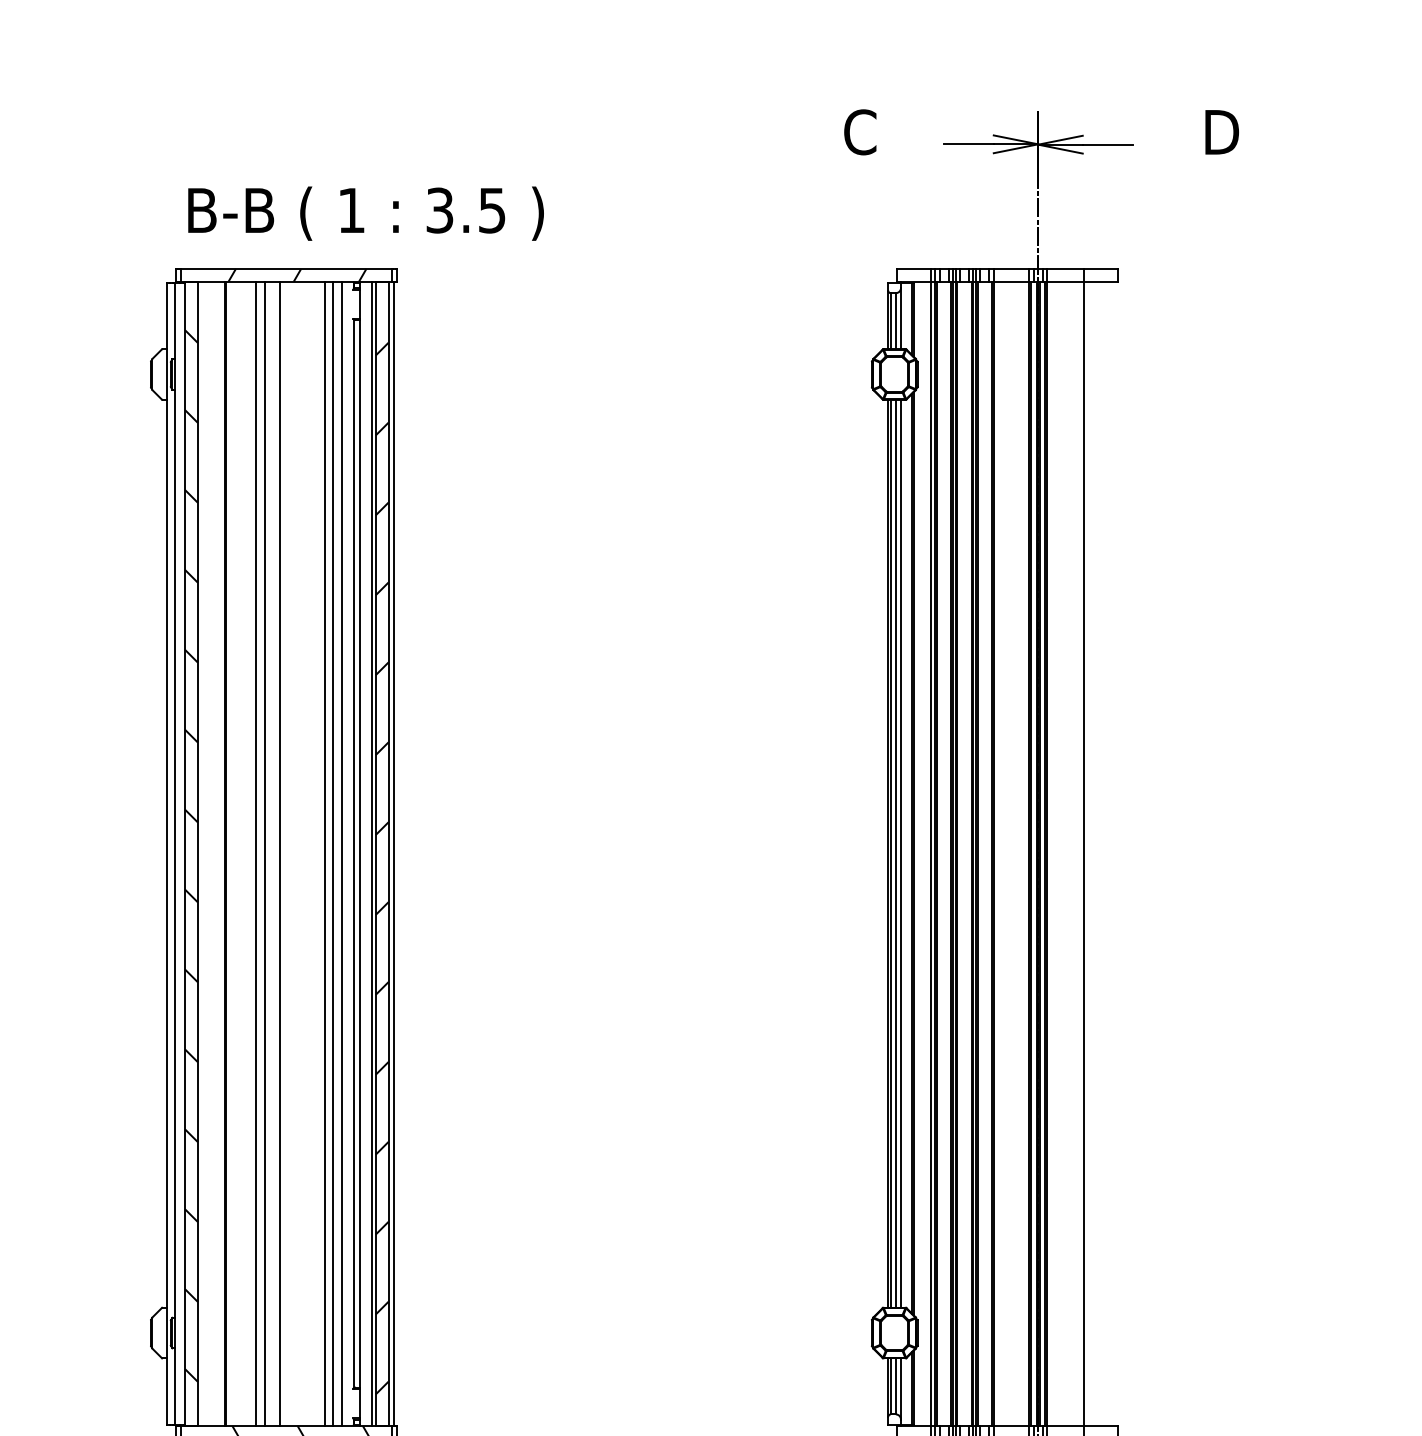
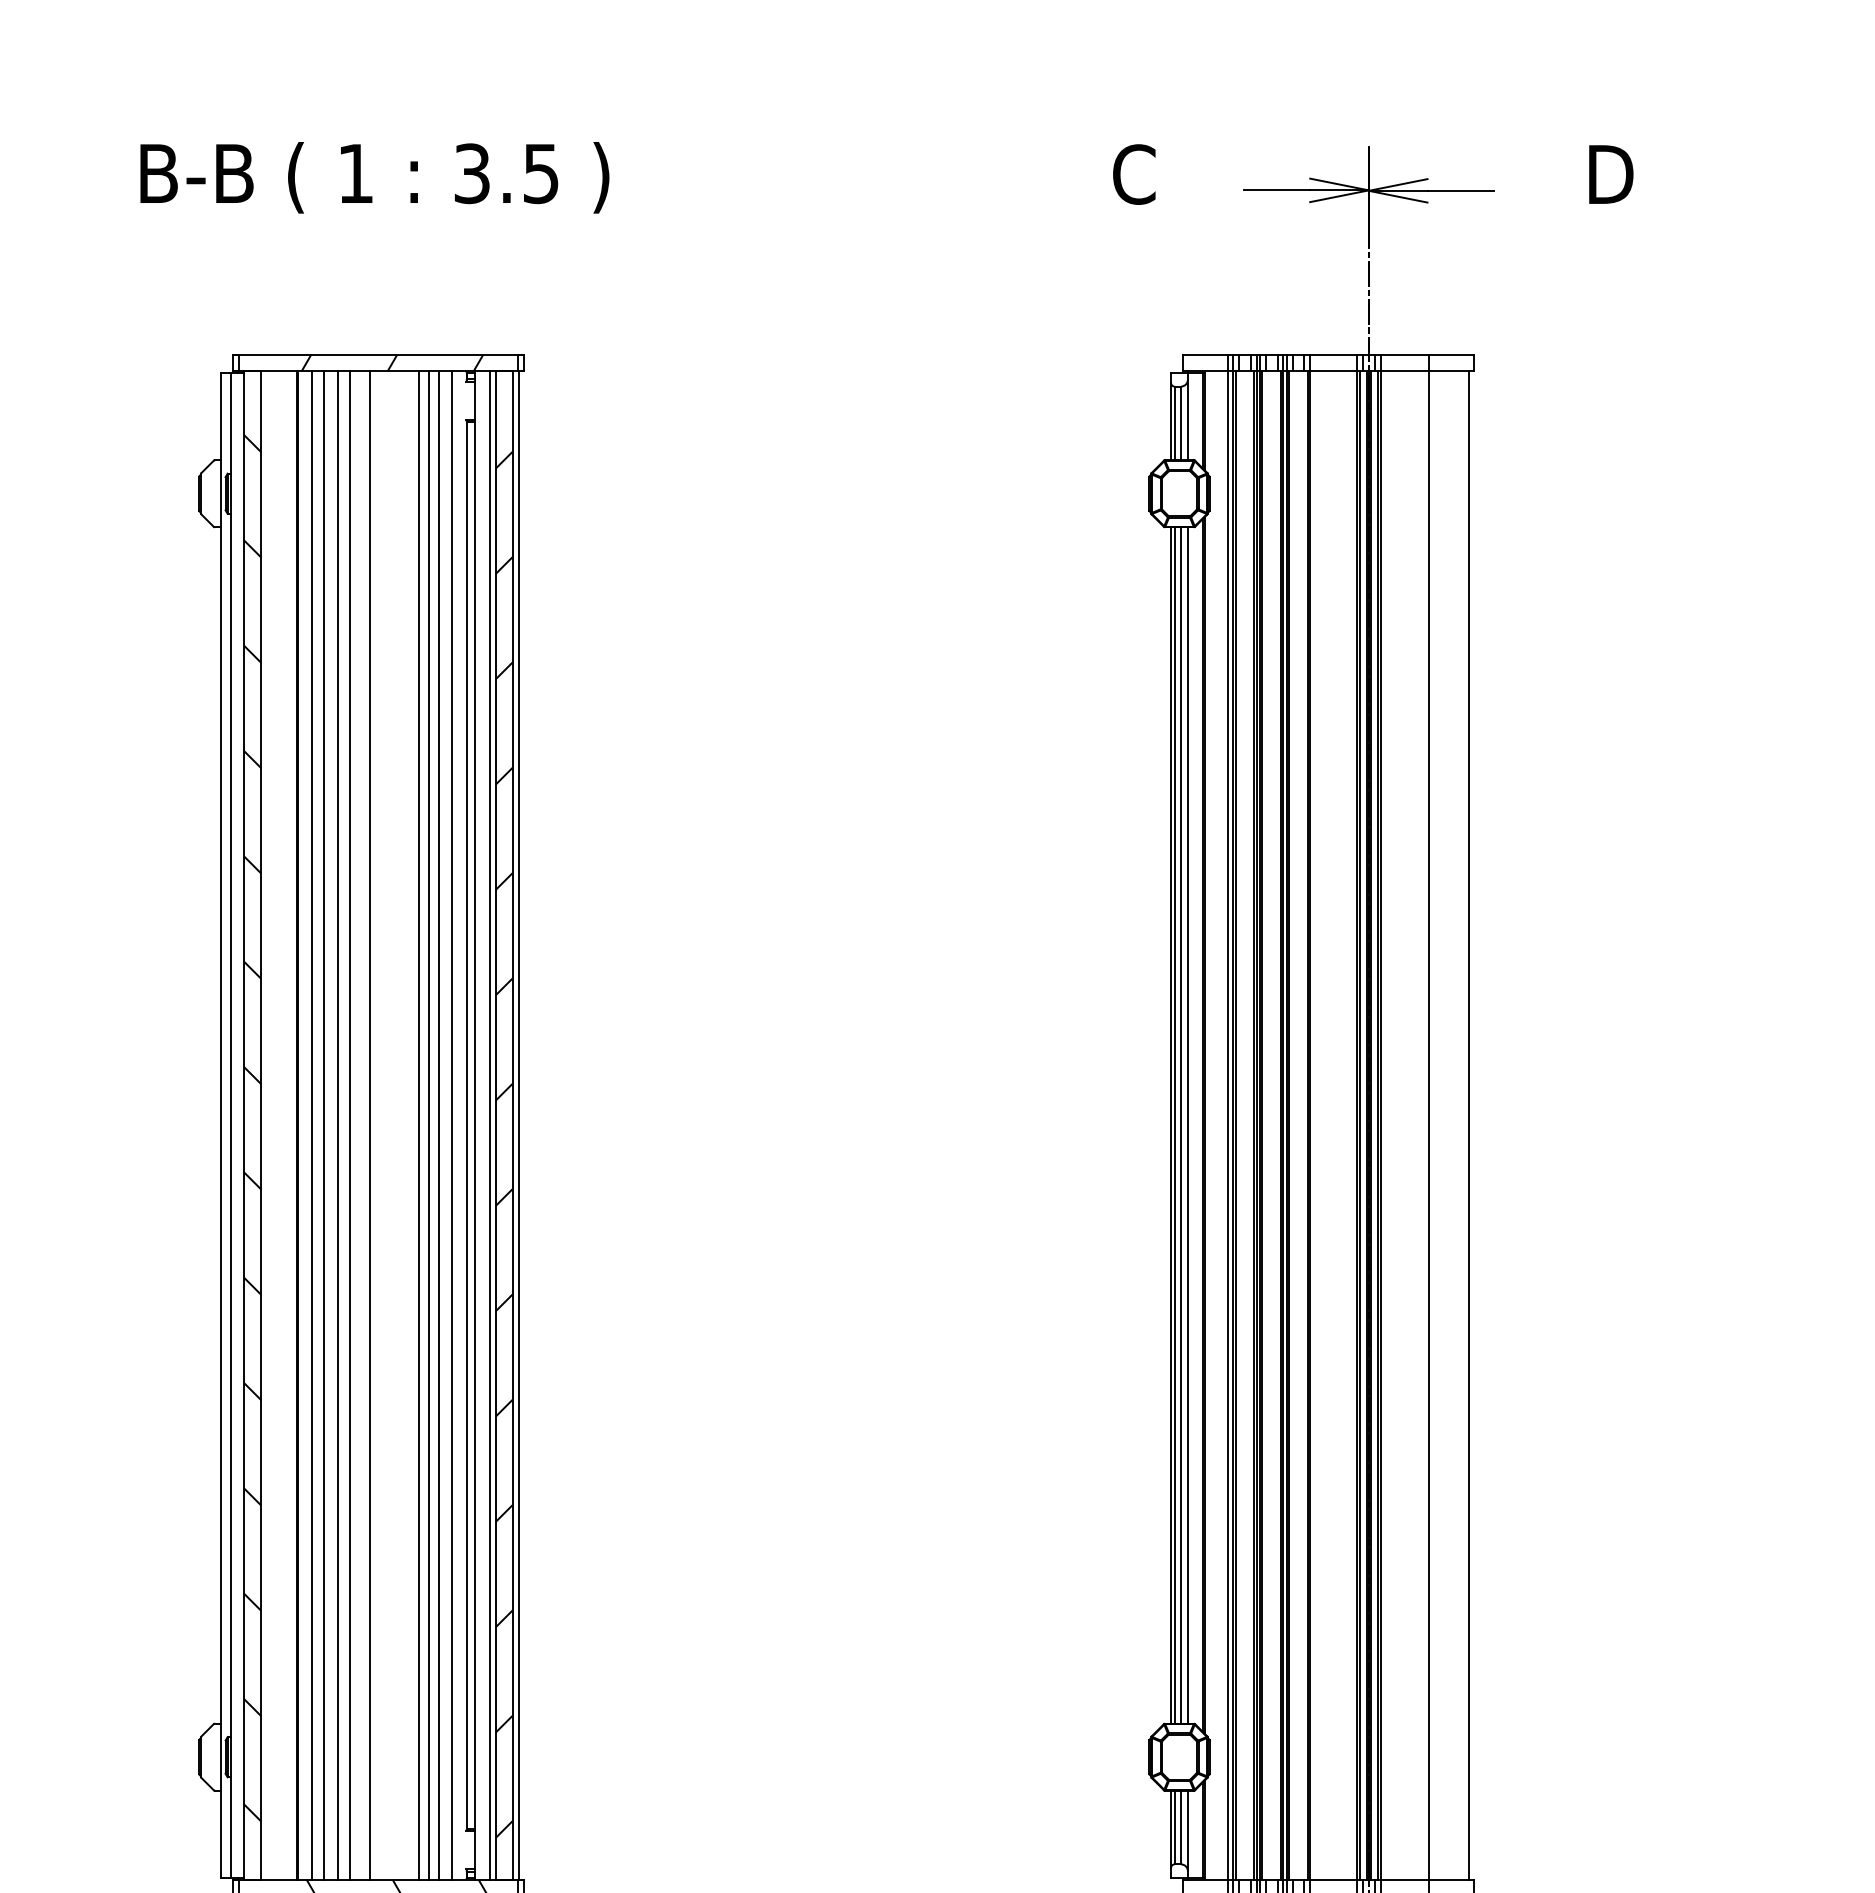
text: (365, 213) -> (374, 177), moved
line: (236, 853) -> (312, 1125), added
line: (245, 853) -> (324, 1125), added
line: (317, 853) -> (418, 1125), added
line: (1114, 853) -> (1469, 1125), added

